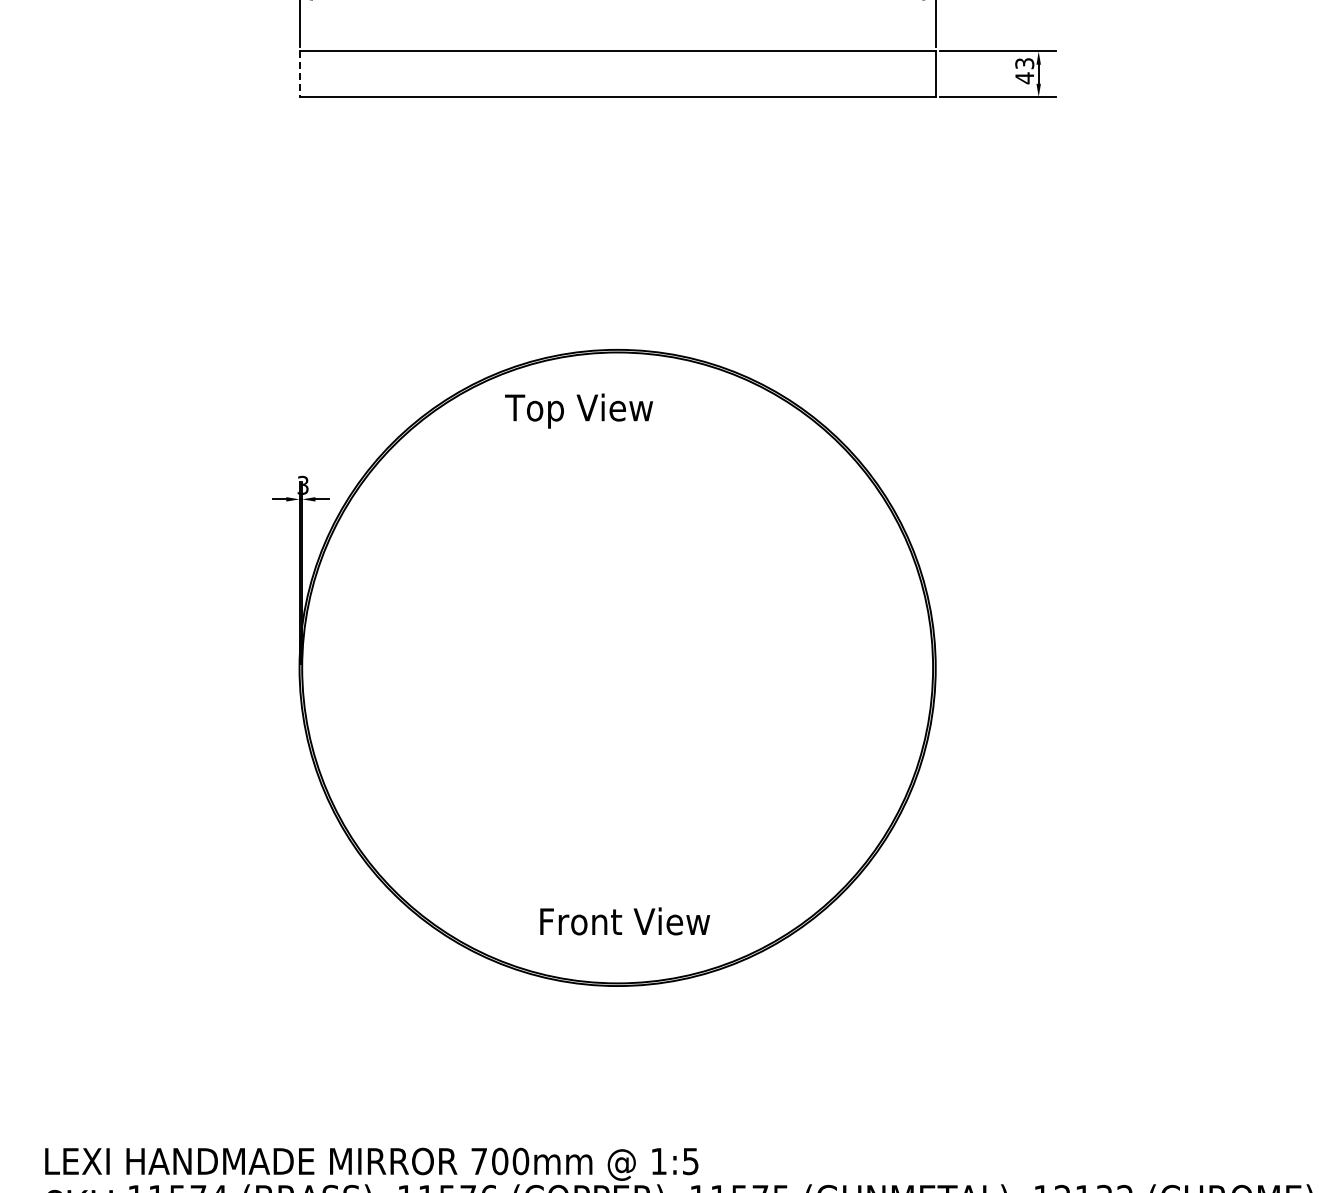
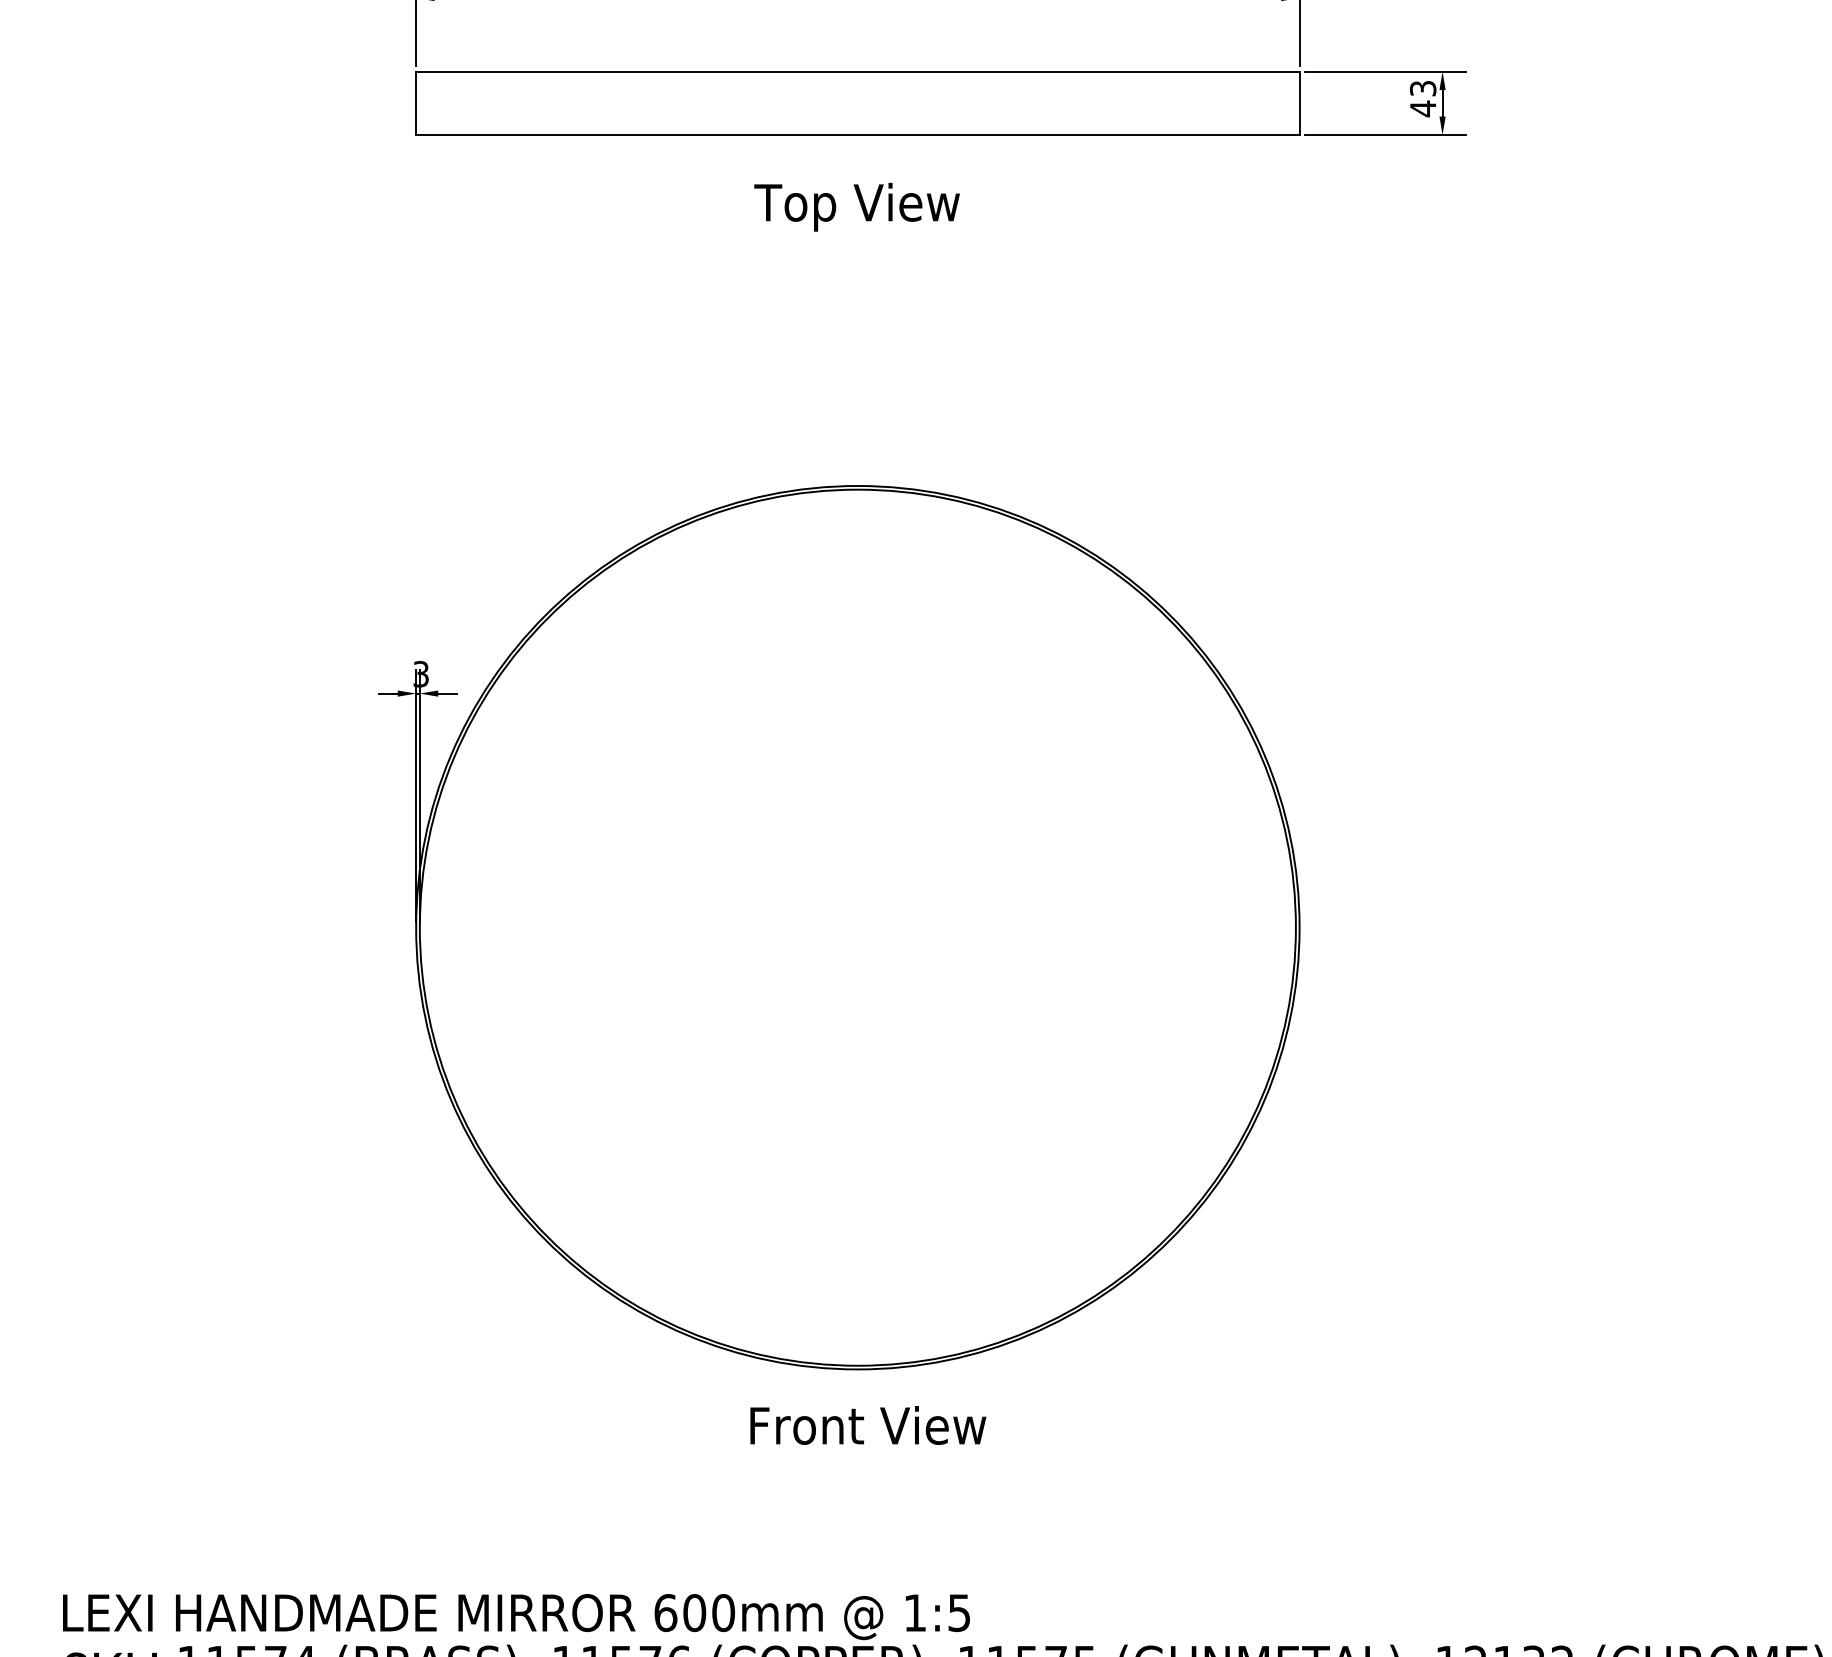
line: (299, 74) -> (416, 103), dashed -> solid
text: (578, 410) -> (856, 206), moved
text: (625, 921) -> (868, 1425), moved
text: (479, 1161) -> (666, 1613), 700mm -> 600mm

